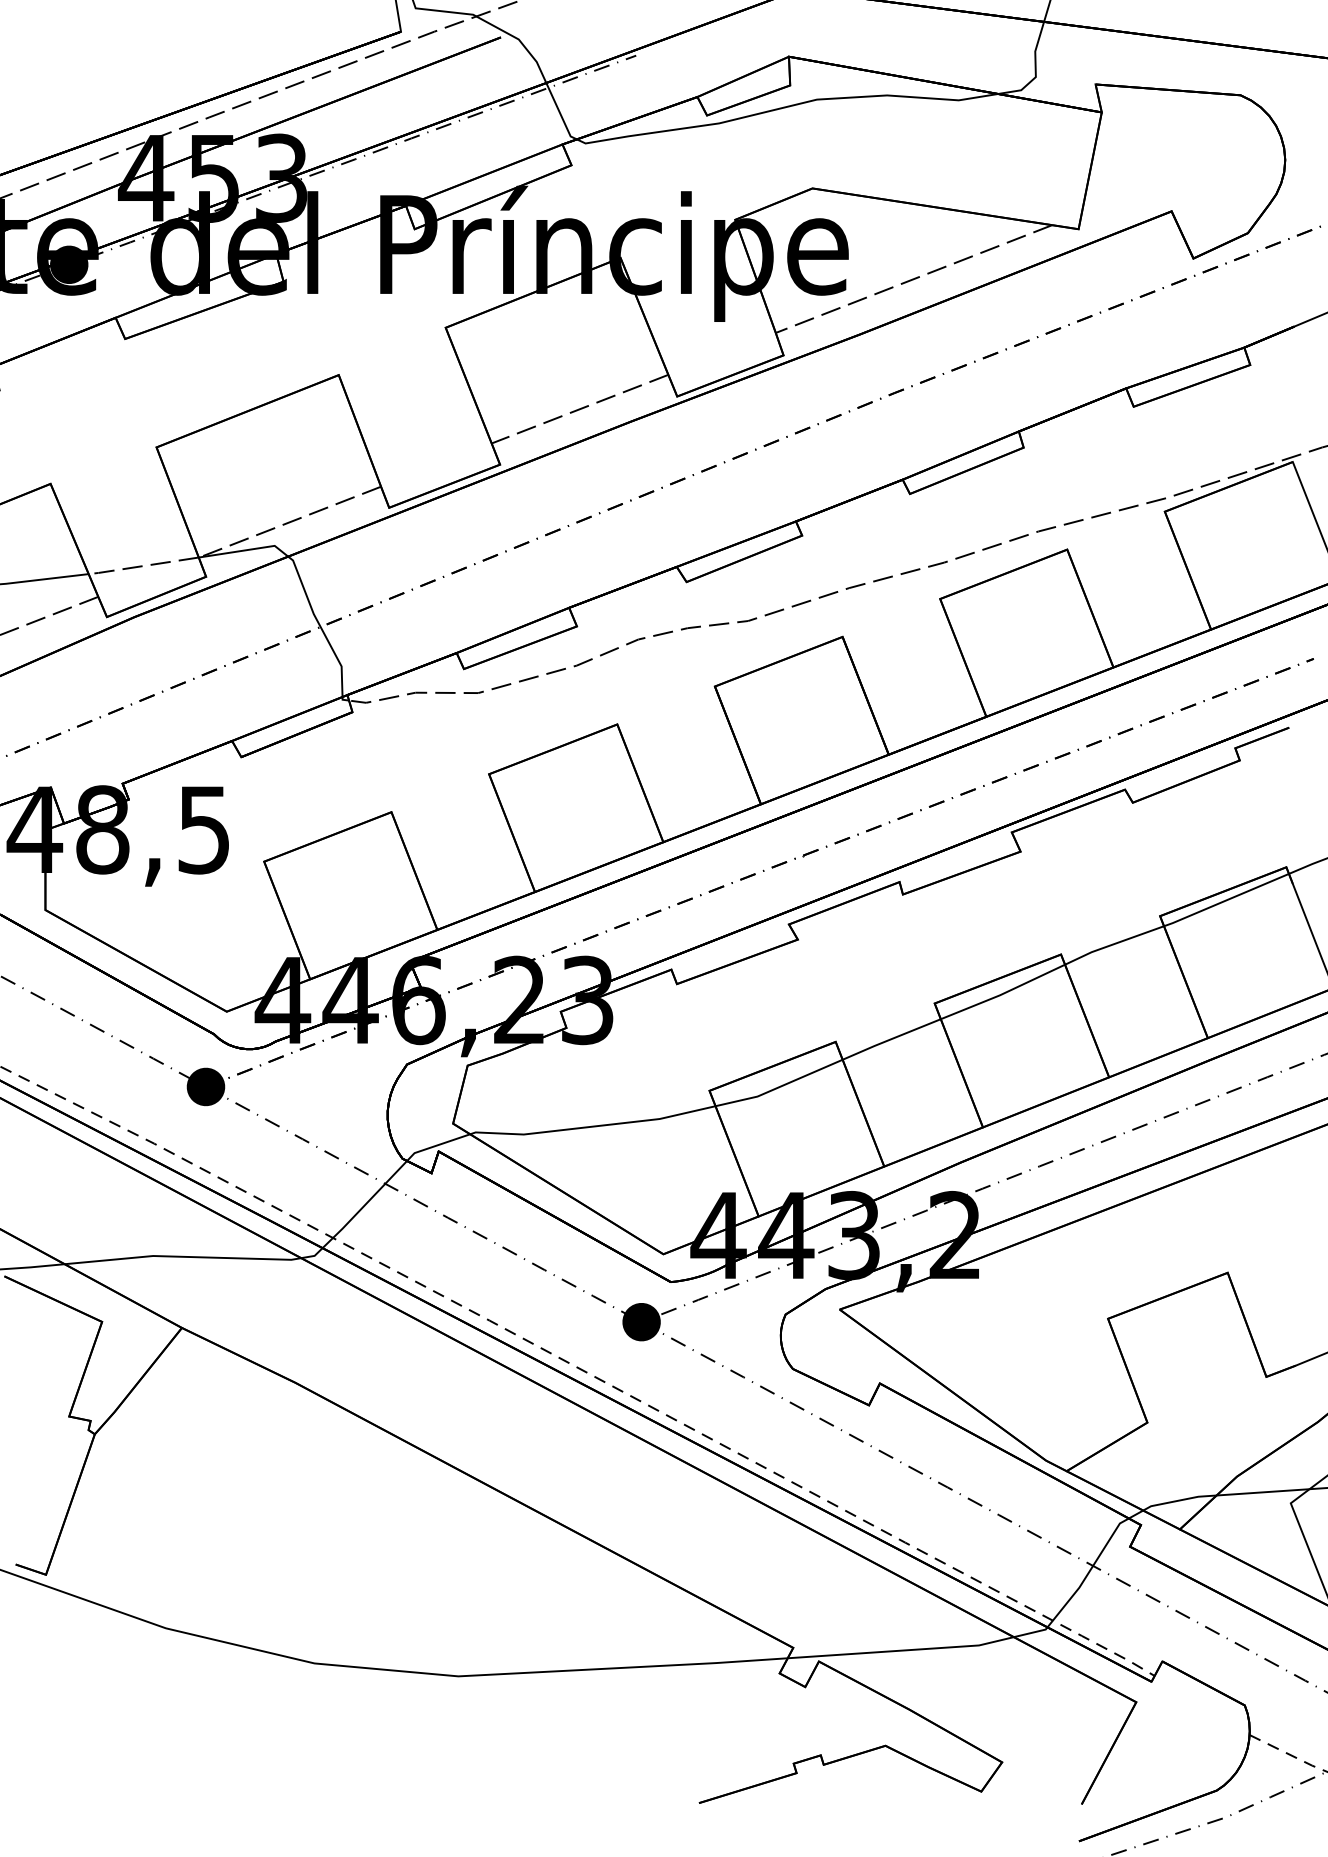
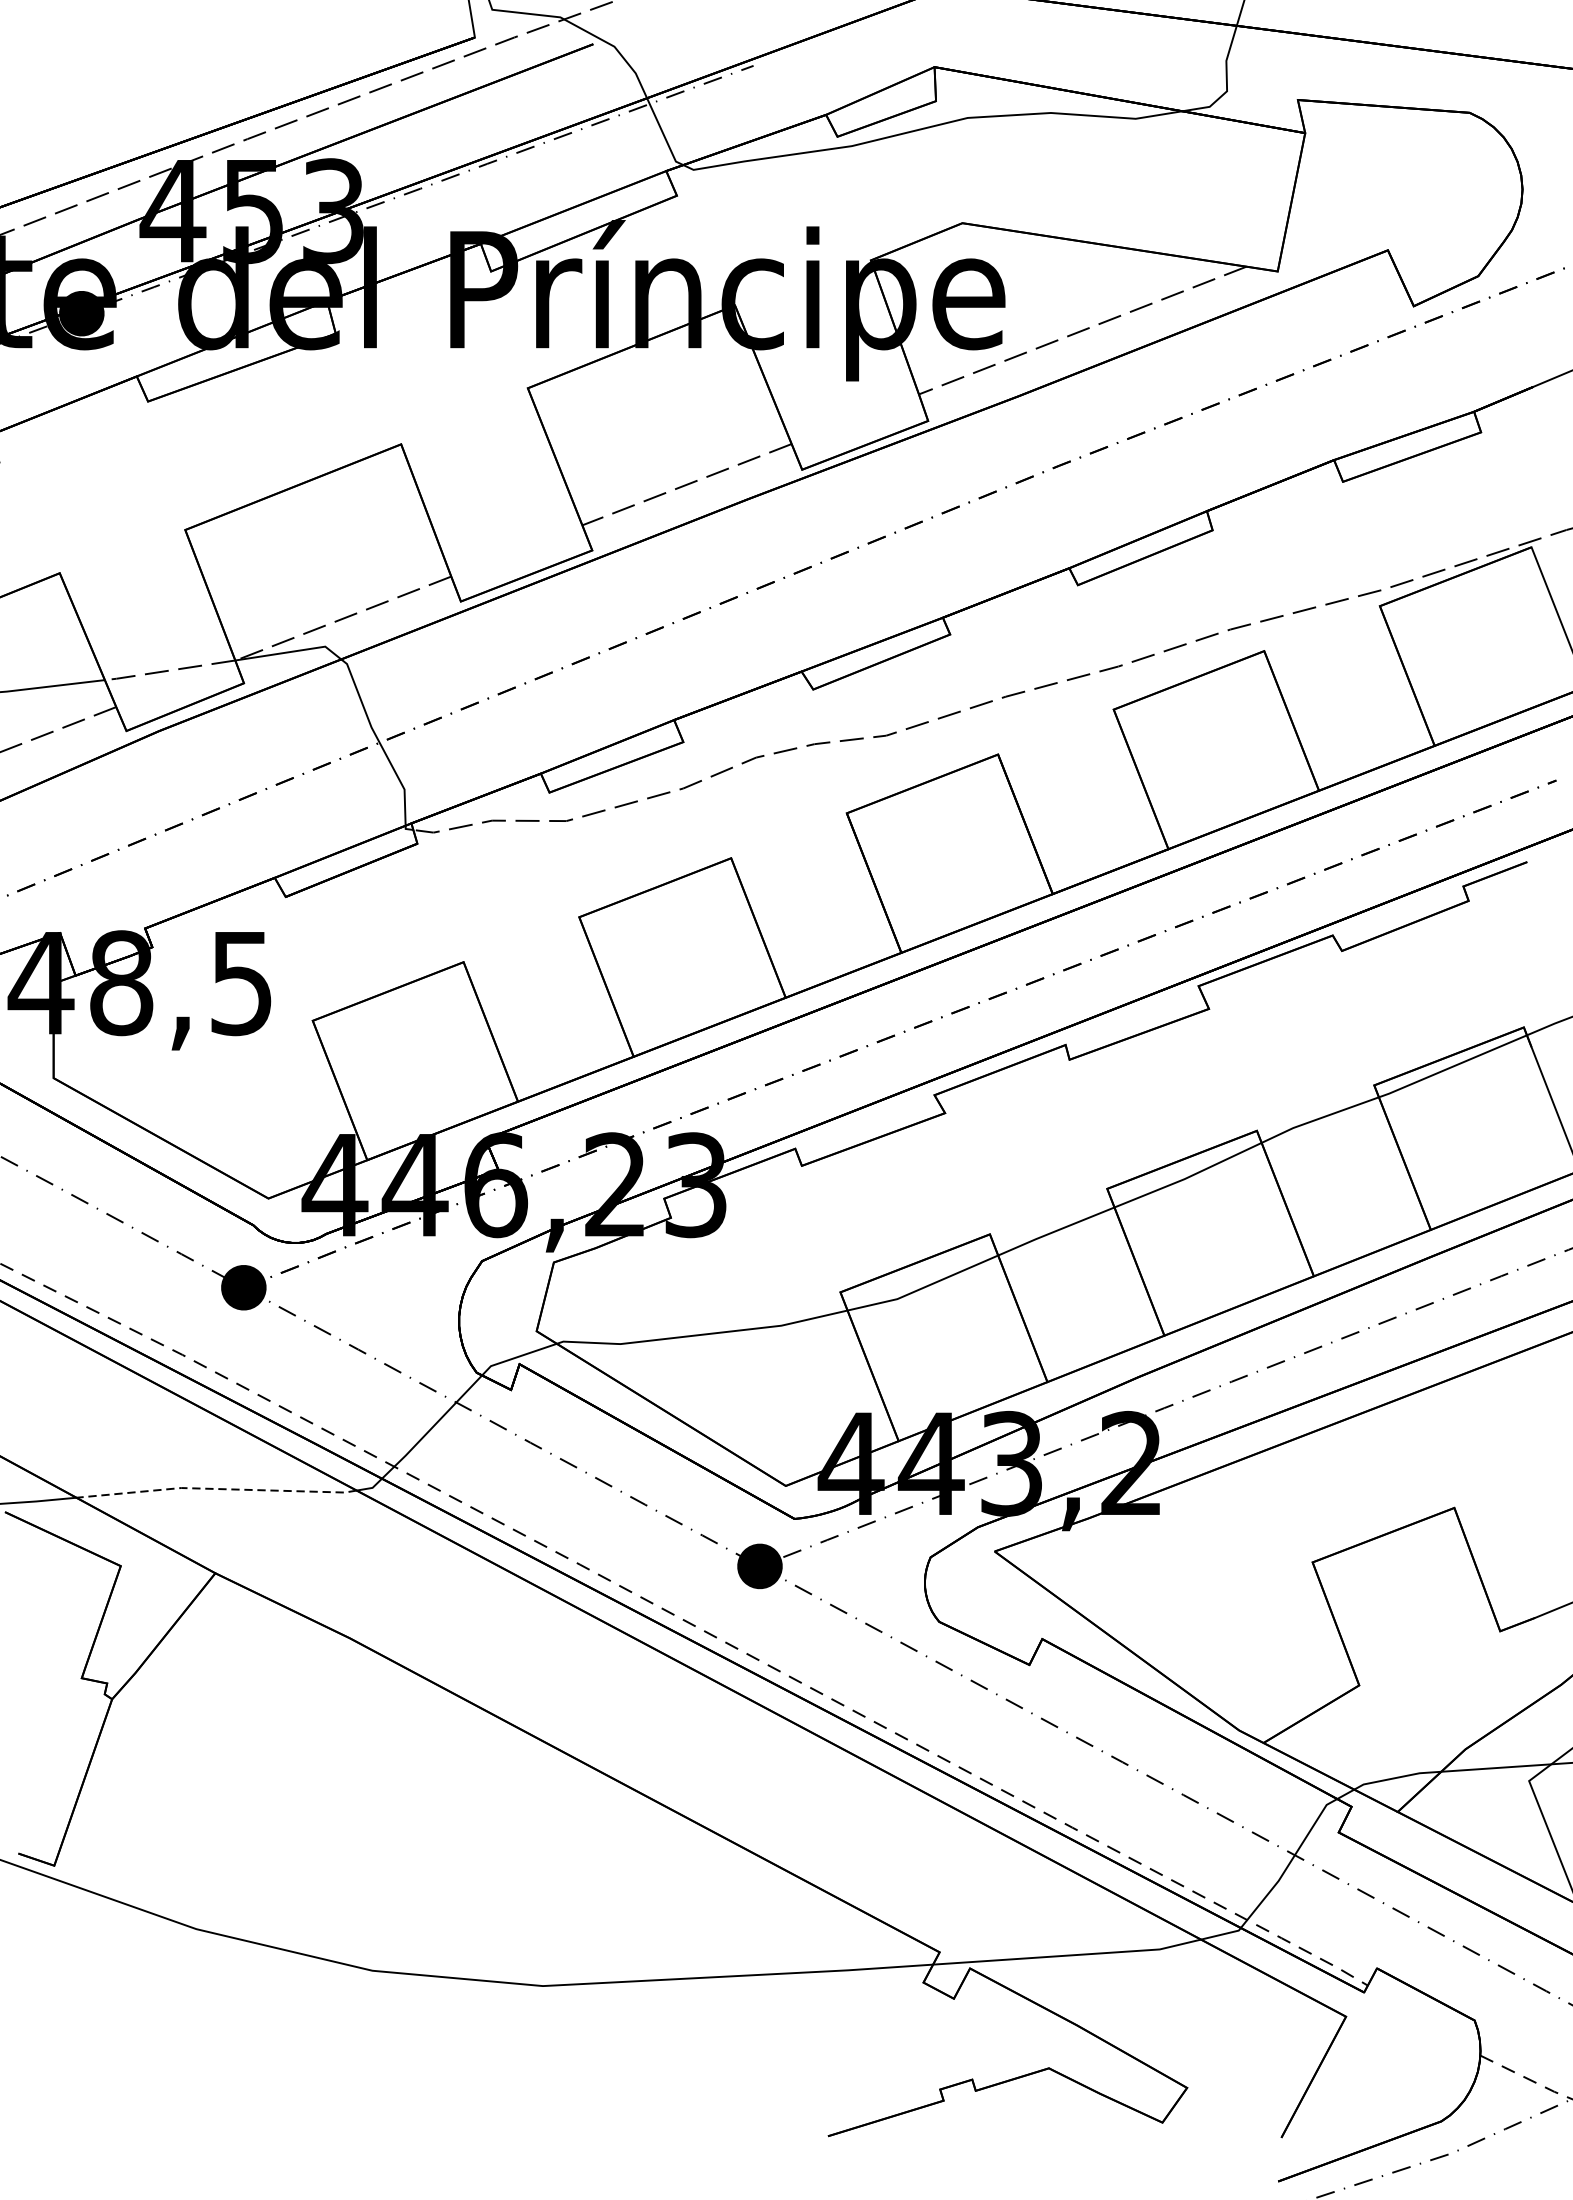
line: (182, 1256) -> (216, 1488), solid -> dashed

